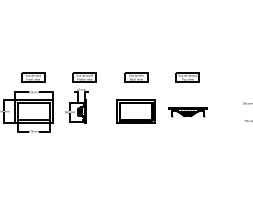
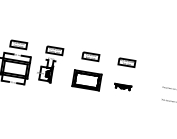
part: (187, 112) -> (122, 87), size x0.6

